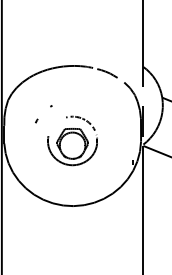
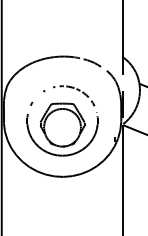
part: (72, 140) -> (62, 120), size x1.67

